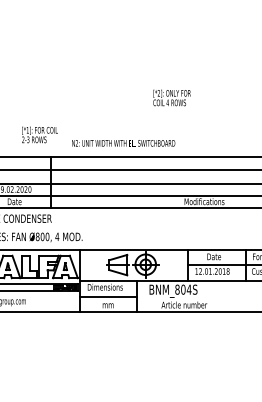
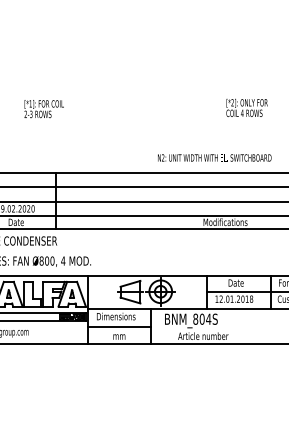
text: (171, 97) -> (246, 107), moved
text: (39, 134) -> (43, 108), moved
text: (123, 143) -> (214, 158), moved

